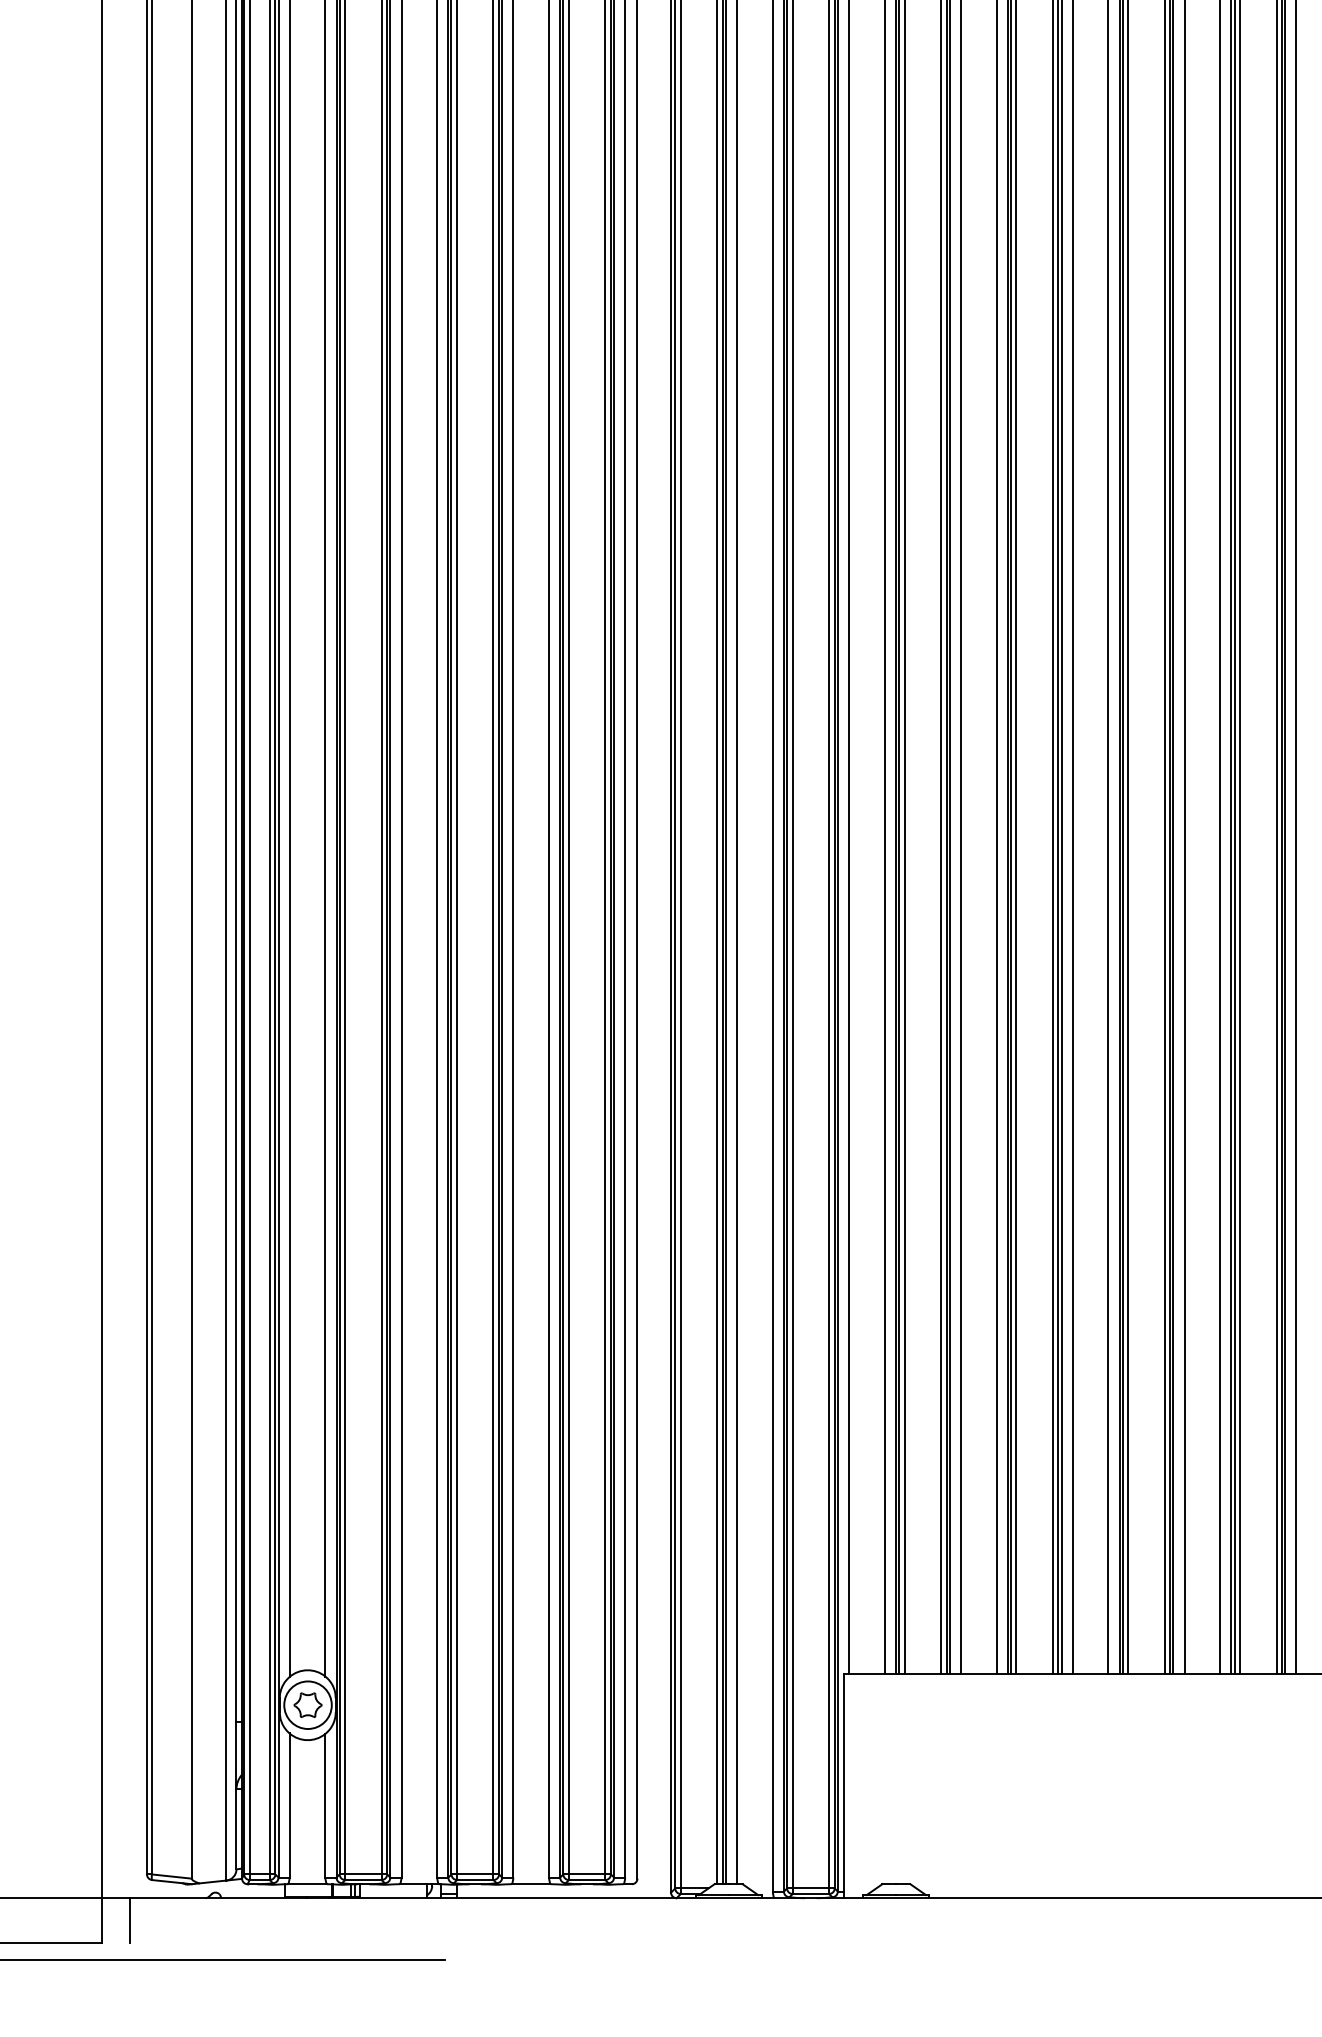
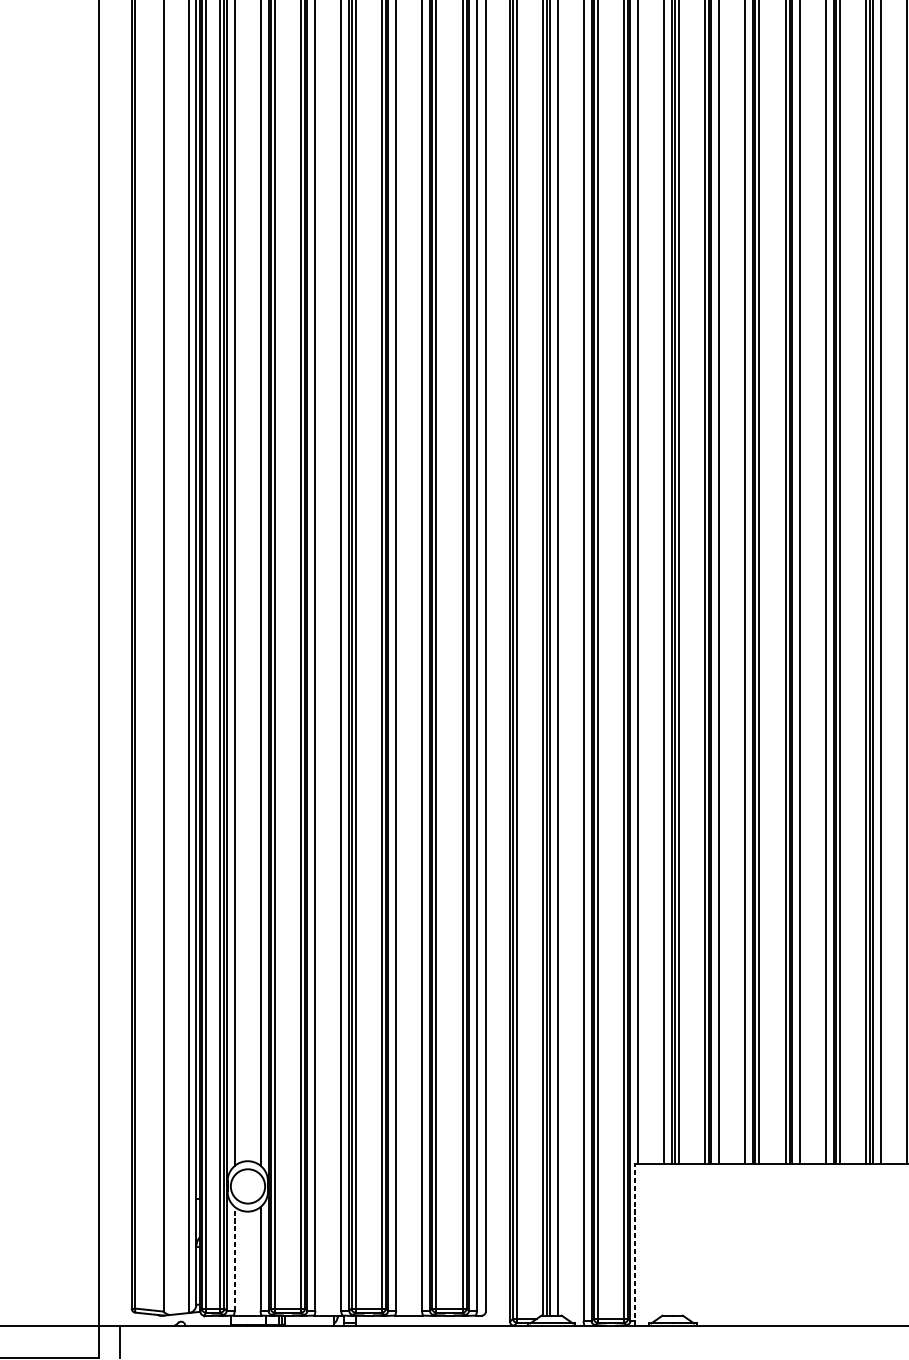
part: (307, 1704) -> (247, 1185), removed
line: (844, 1786) -> (635, 1245), solid -> dashed
line: (289, 1805) -> (234, 1258), solid -> dashed

